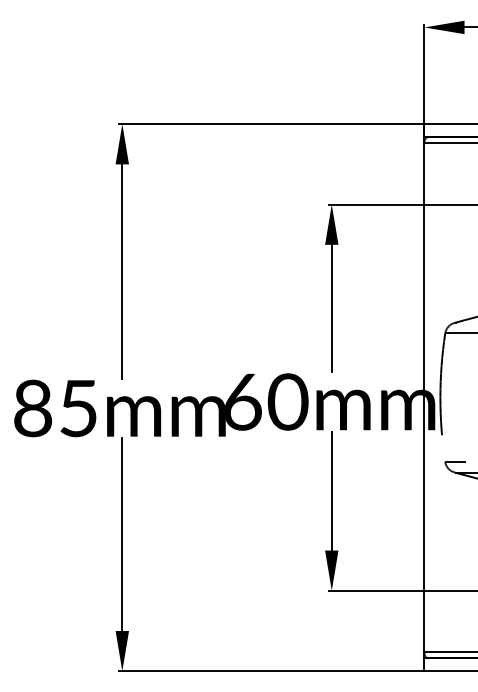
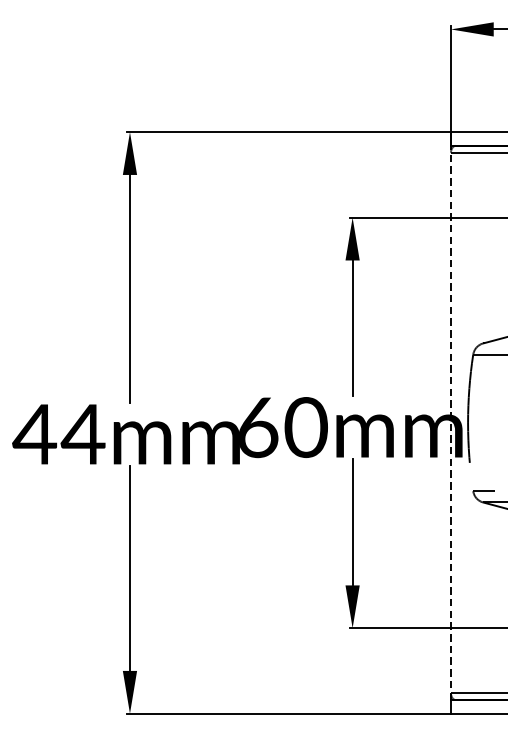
line: (424, 397) -> (451, 422), solid -> dashed
text: (55, 408) -> (58, 434), 85mm -> 44mm

